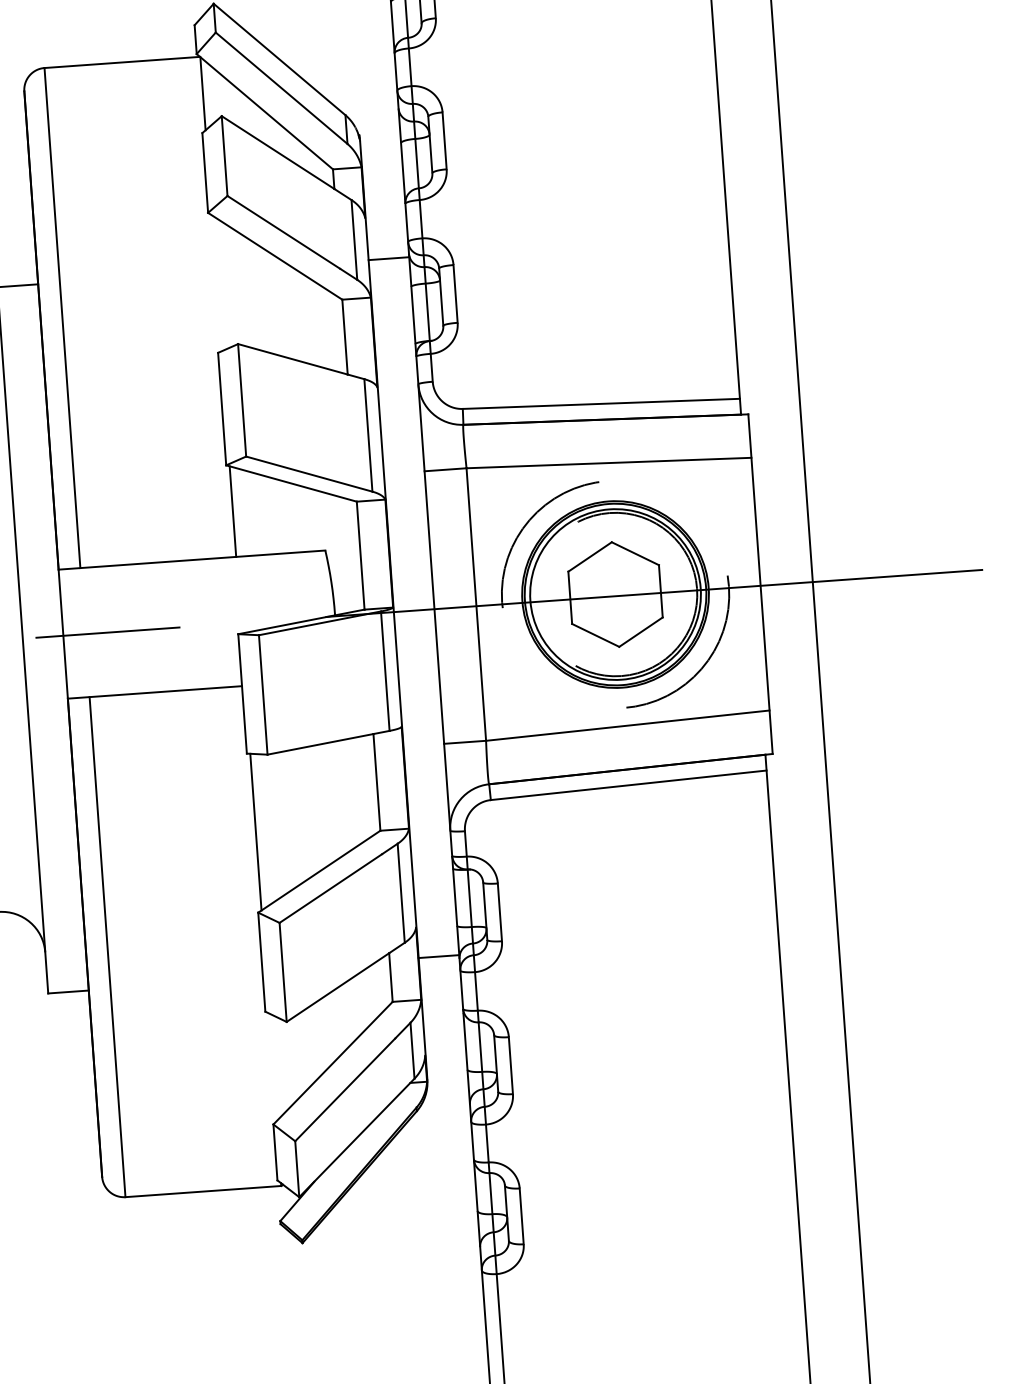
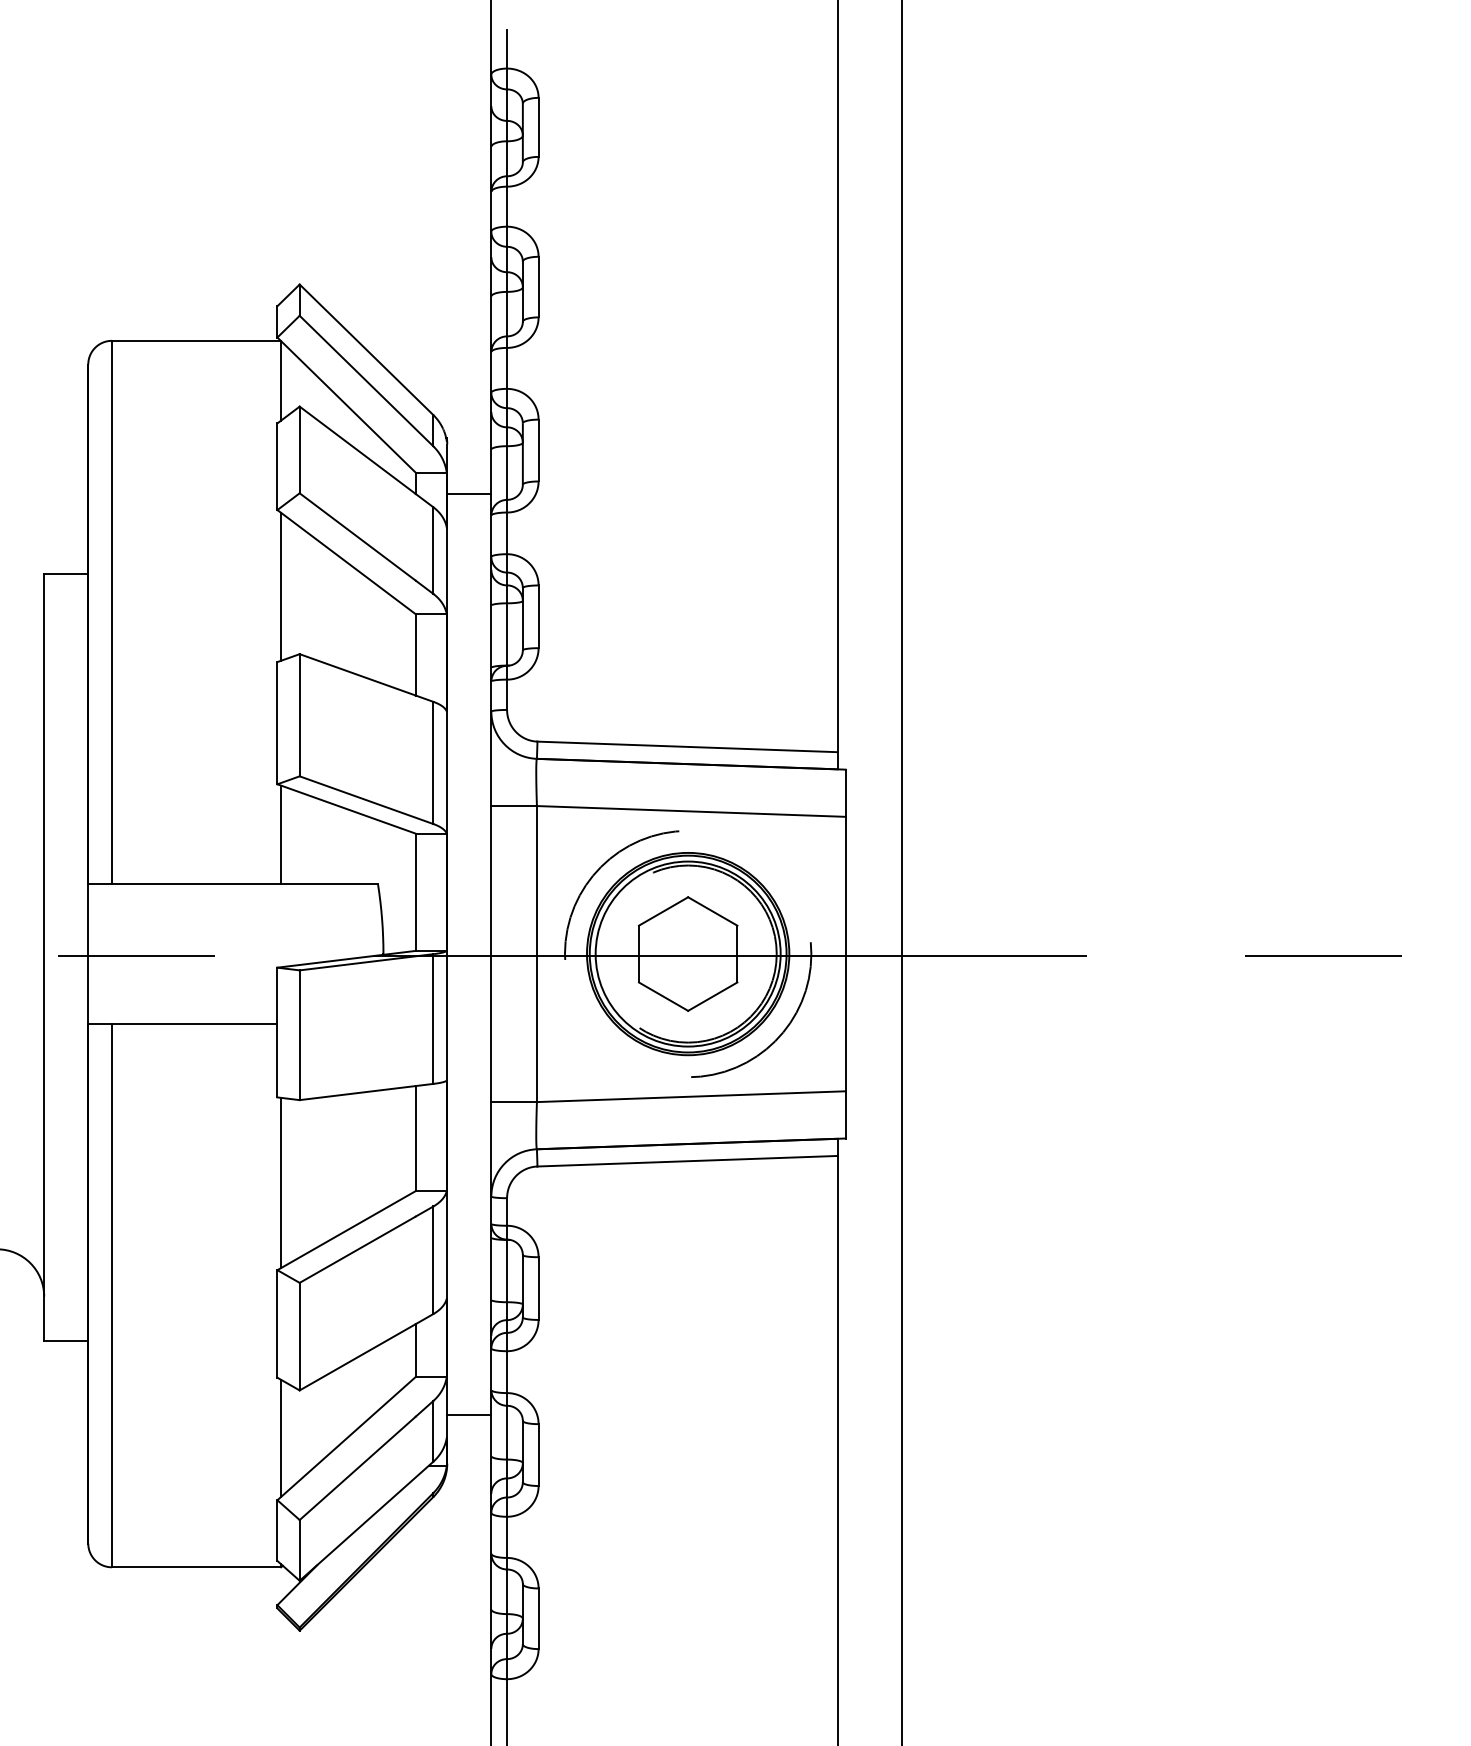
line: (389, 258) -> (469, 493), moved
line: (216, 283) -> (281, 586), added
line: (439, 956) -> (469, 1414), moved
line: (273, 1066) -> (281, 1437), added

